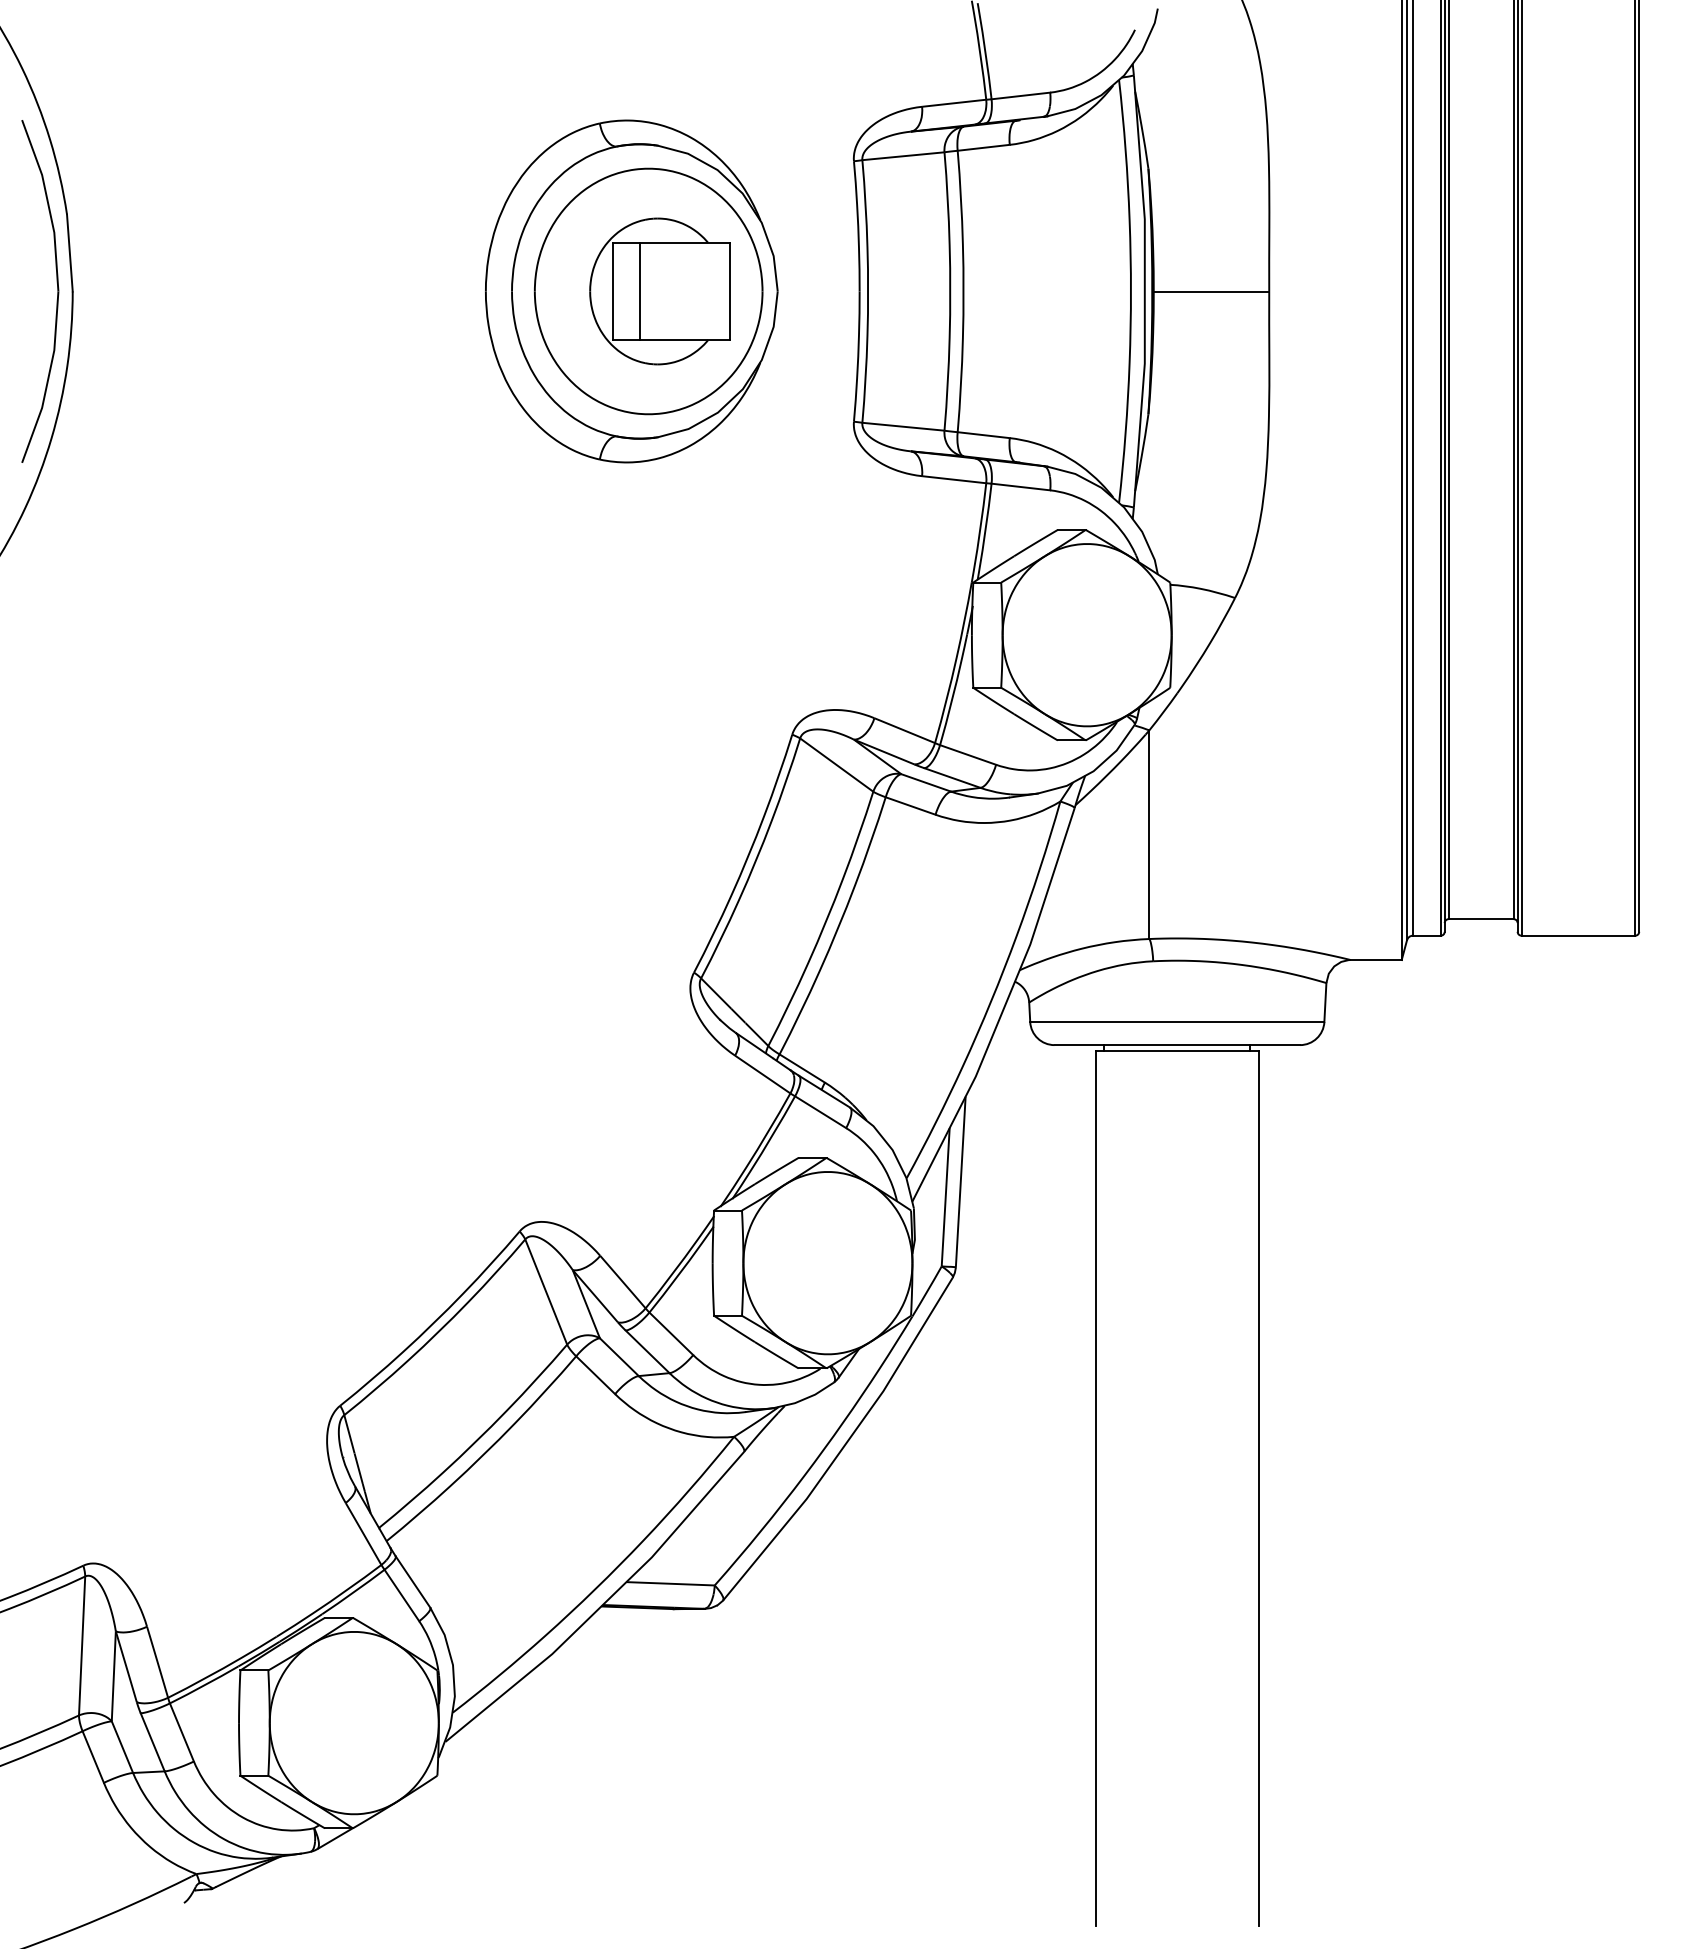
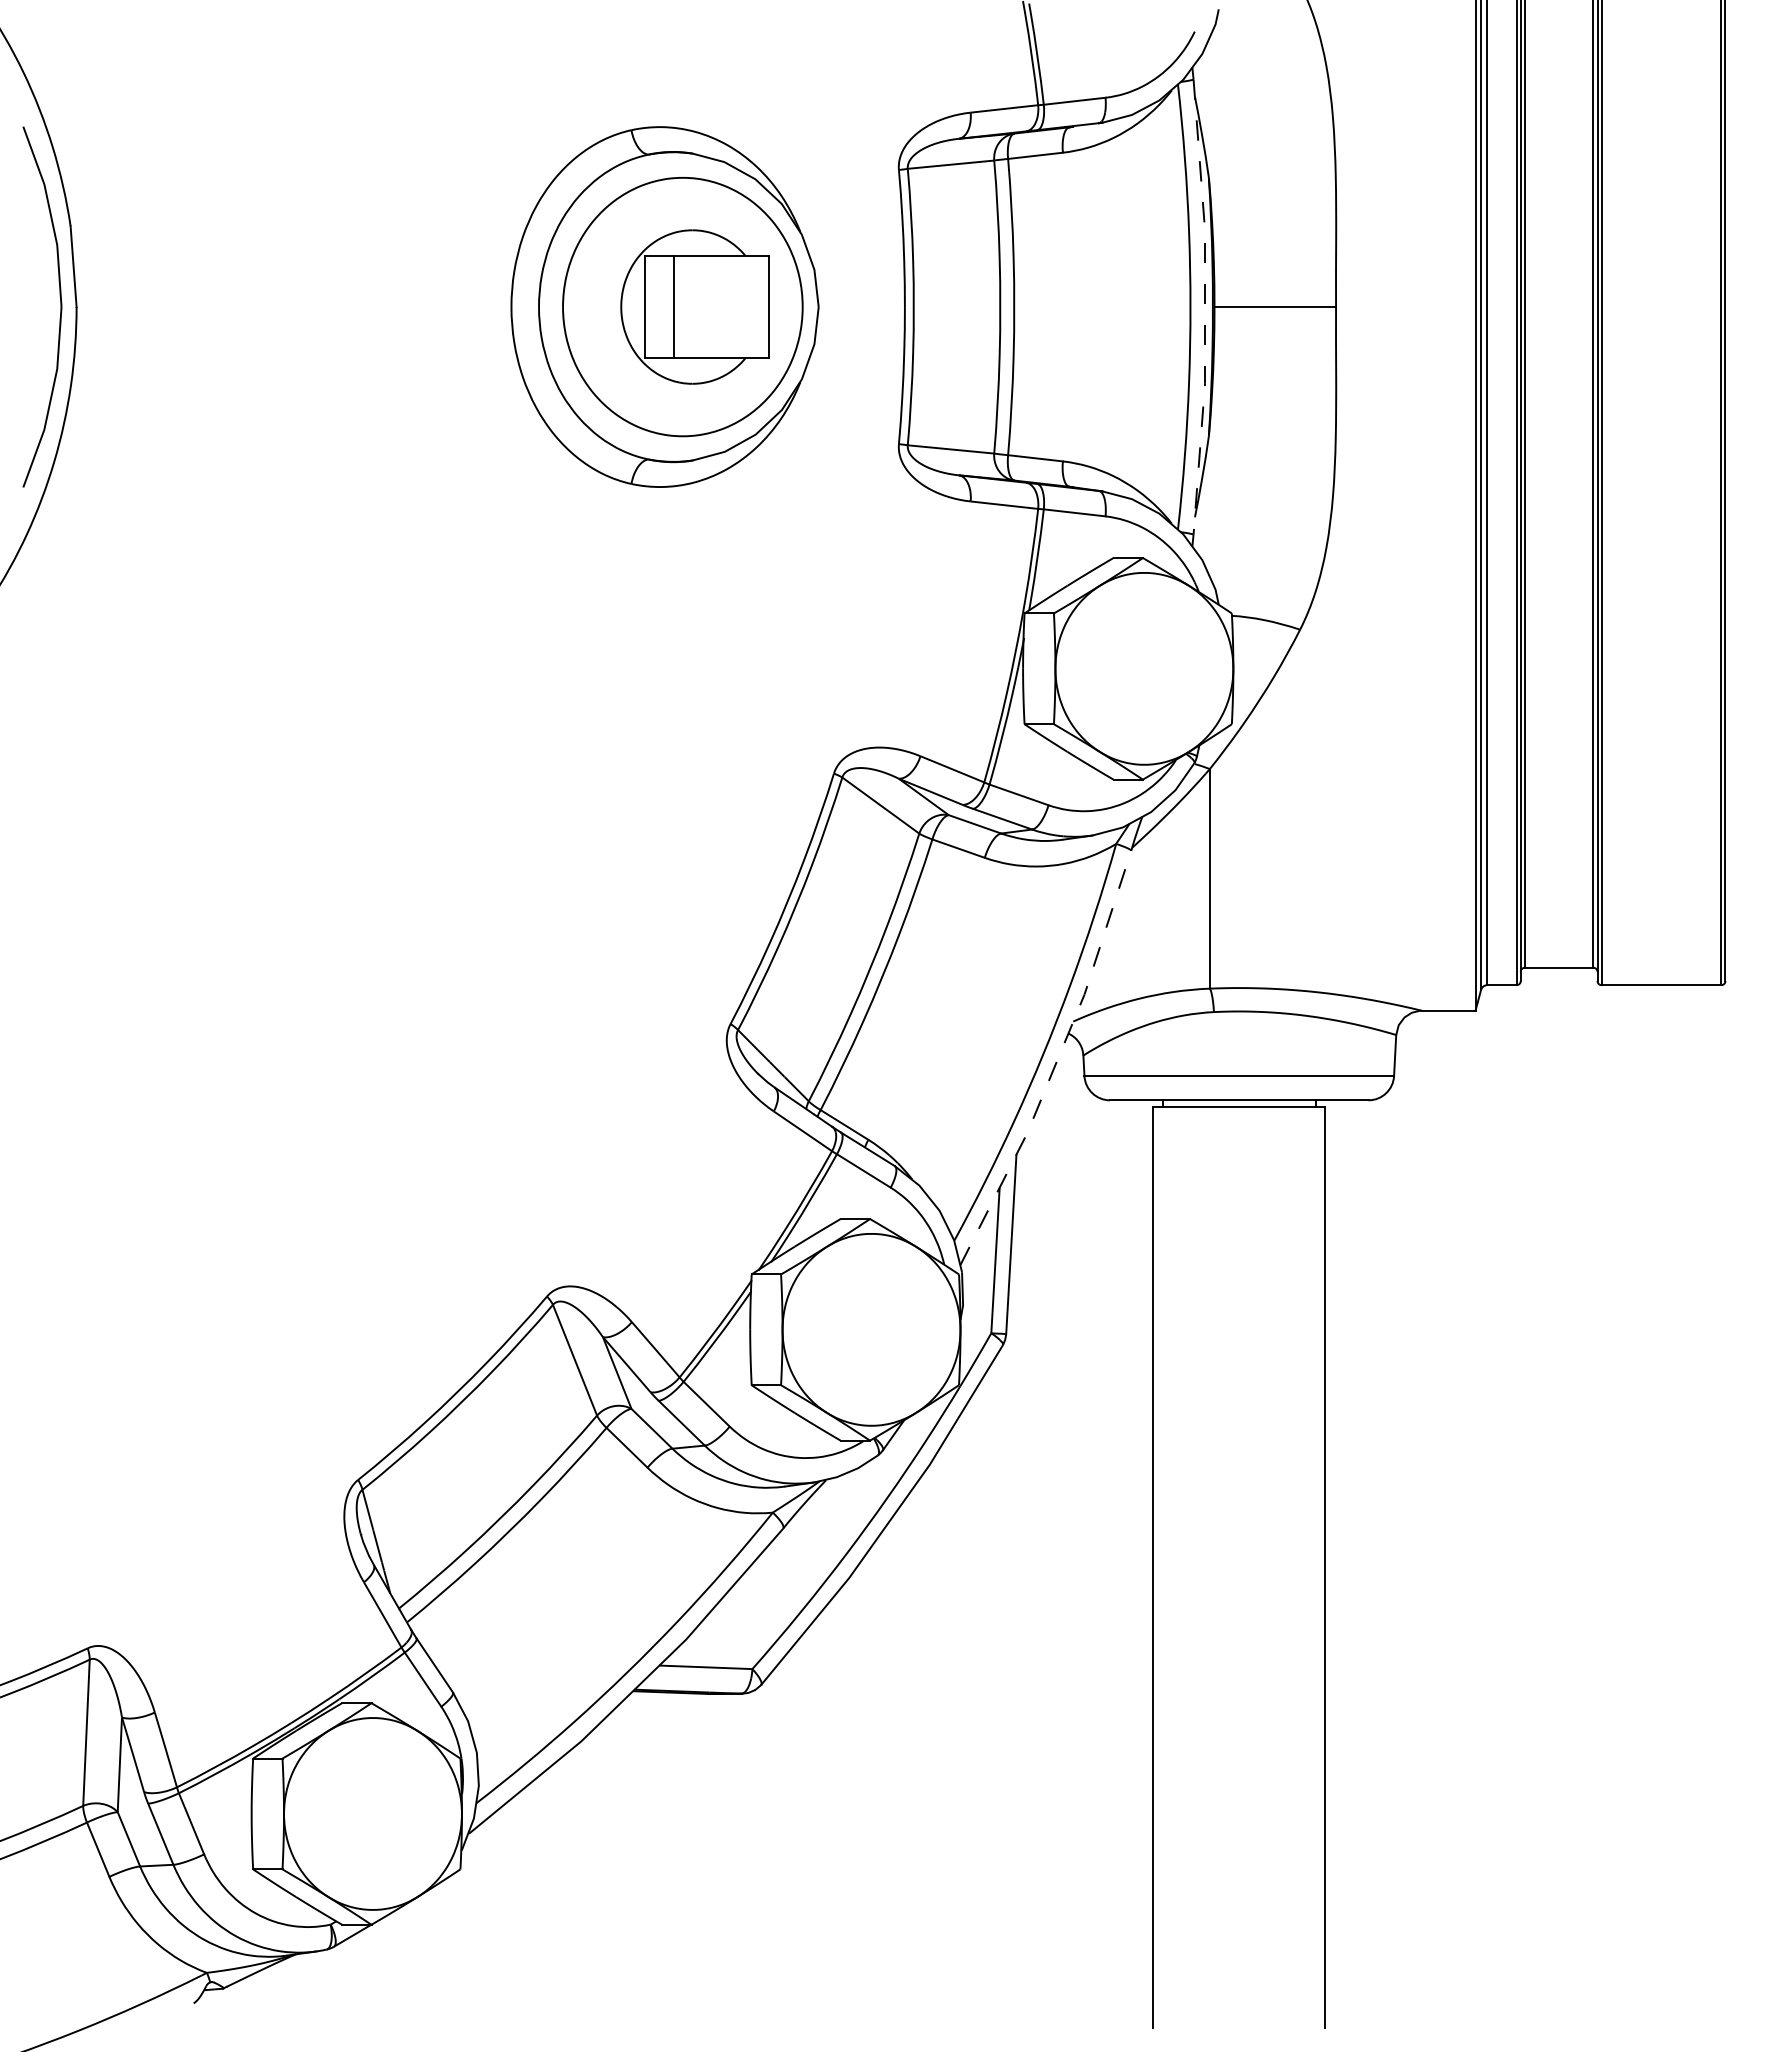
line: (1144, 292) -> (1204, 308), solid -> dashed
line: (1003, 1009) -> (1056, 1062), solid -> dashed

